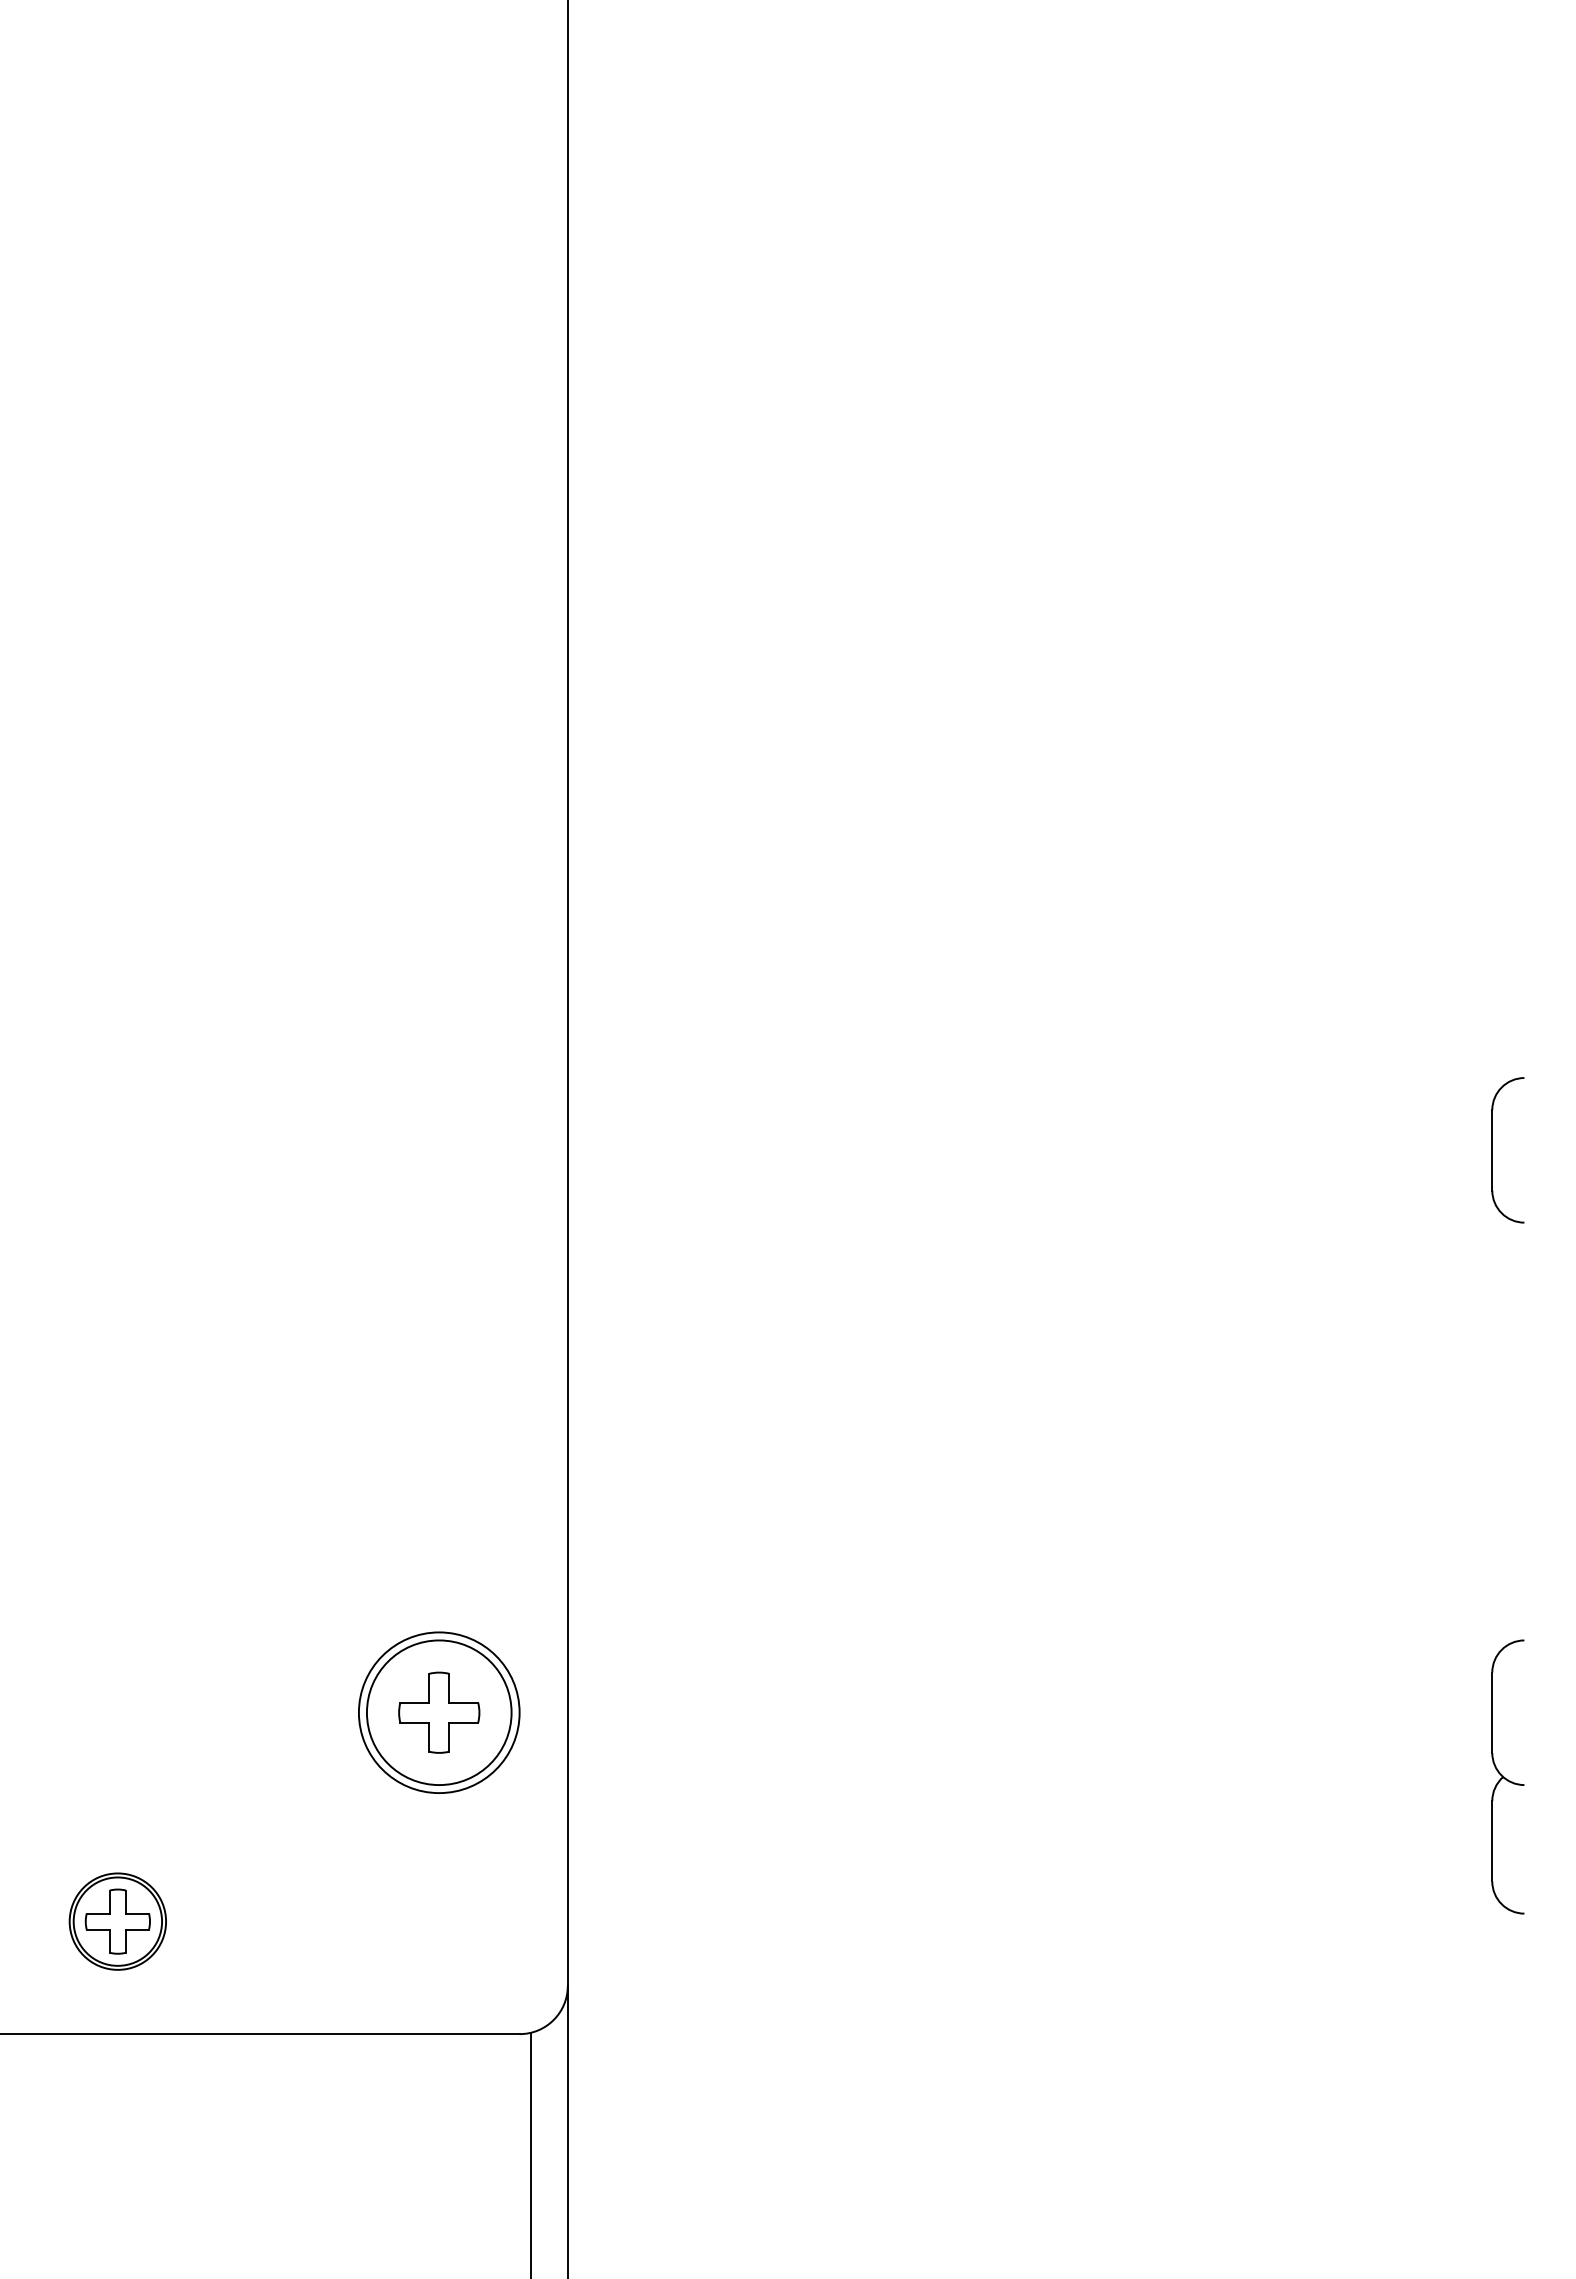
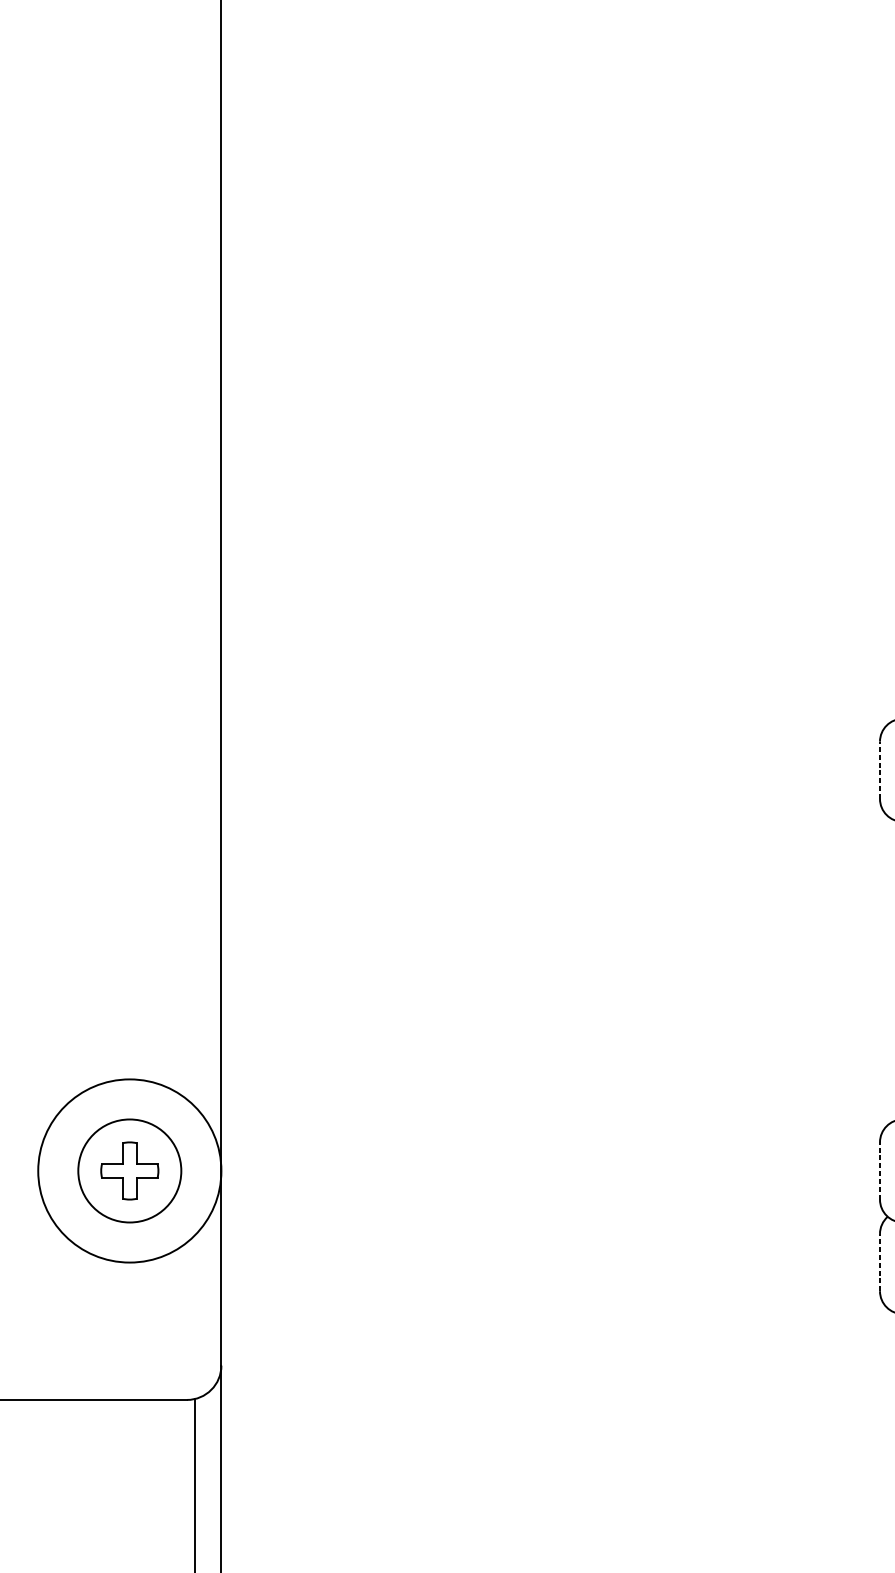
line: (1492, 1149) -> (880, 769), solid -> dashed
circle: (438, 1712) -> (129, 1170), size x1.6
line: (1492, 1712) -> (880, 1170), solid -> dashed
line: (1492, 1840) -> (880, 1261), solid -> dashed

